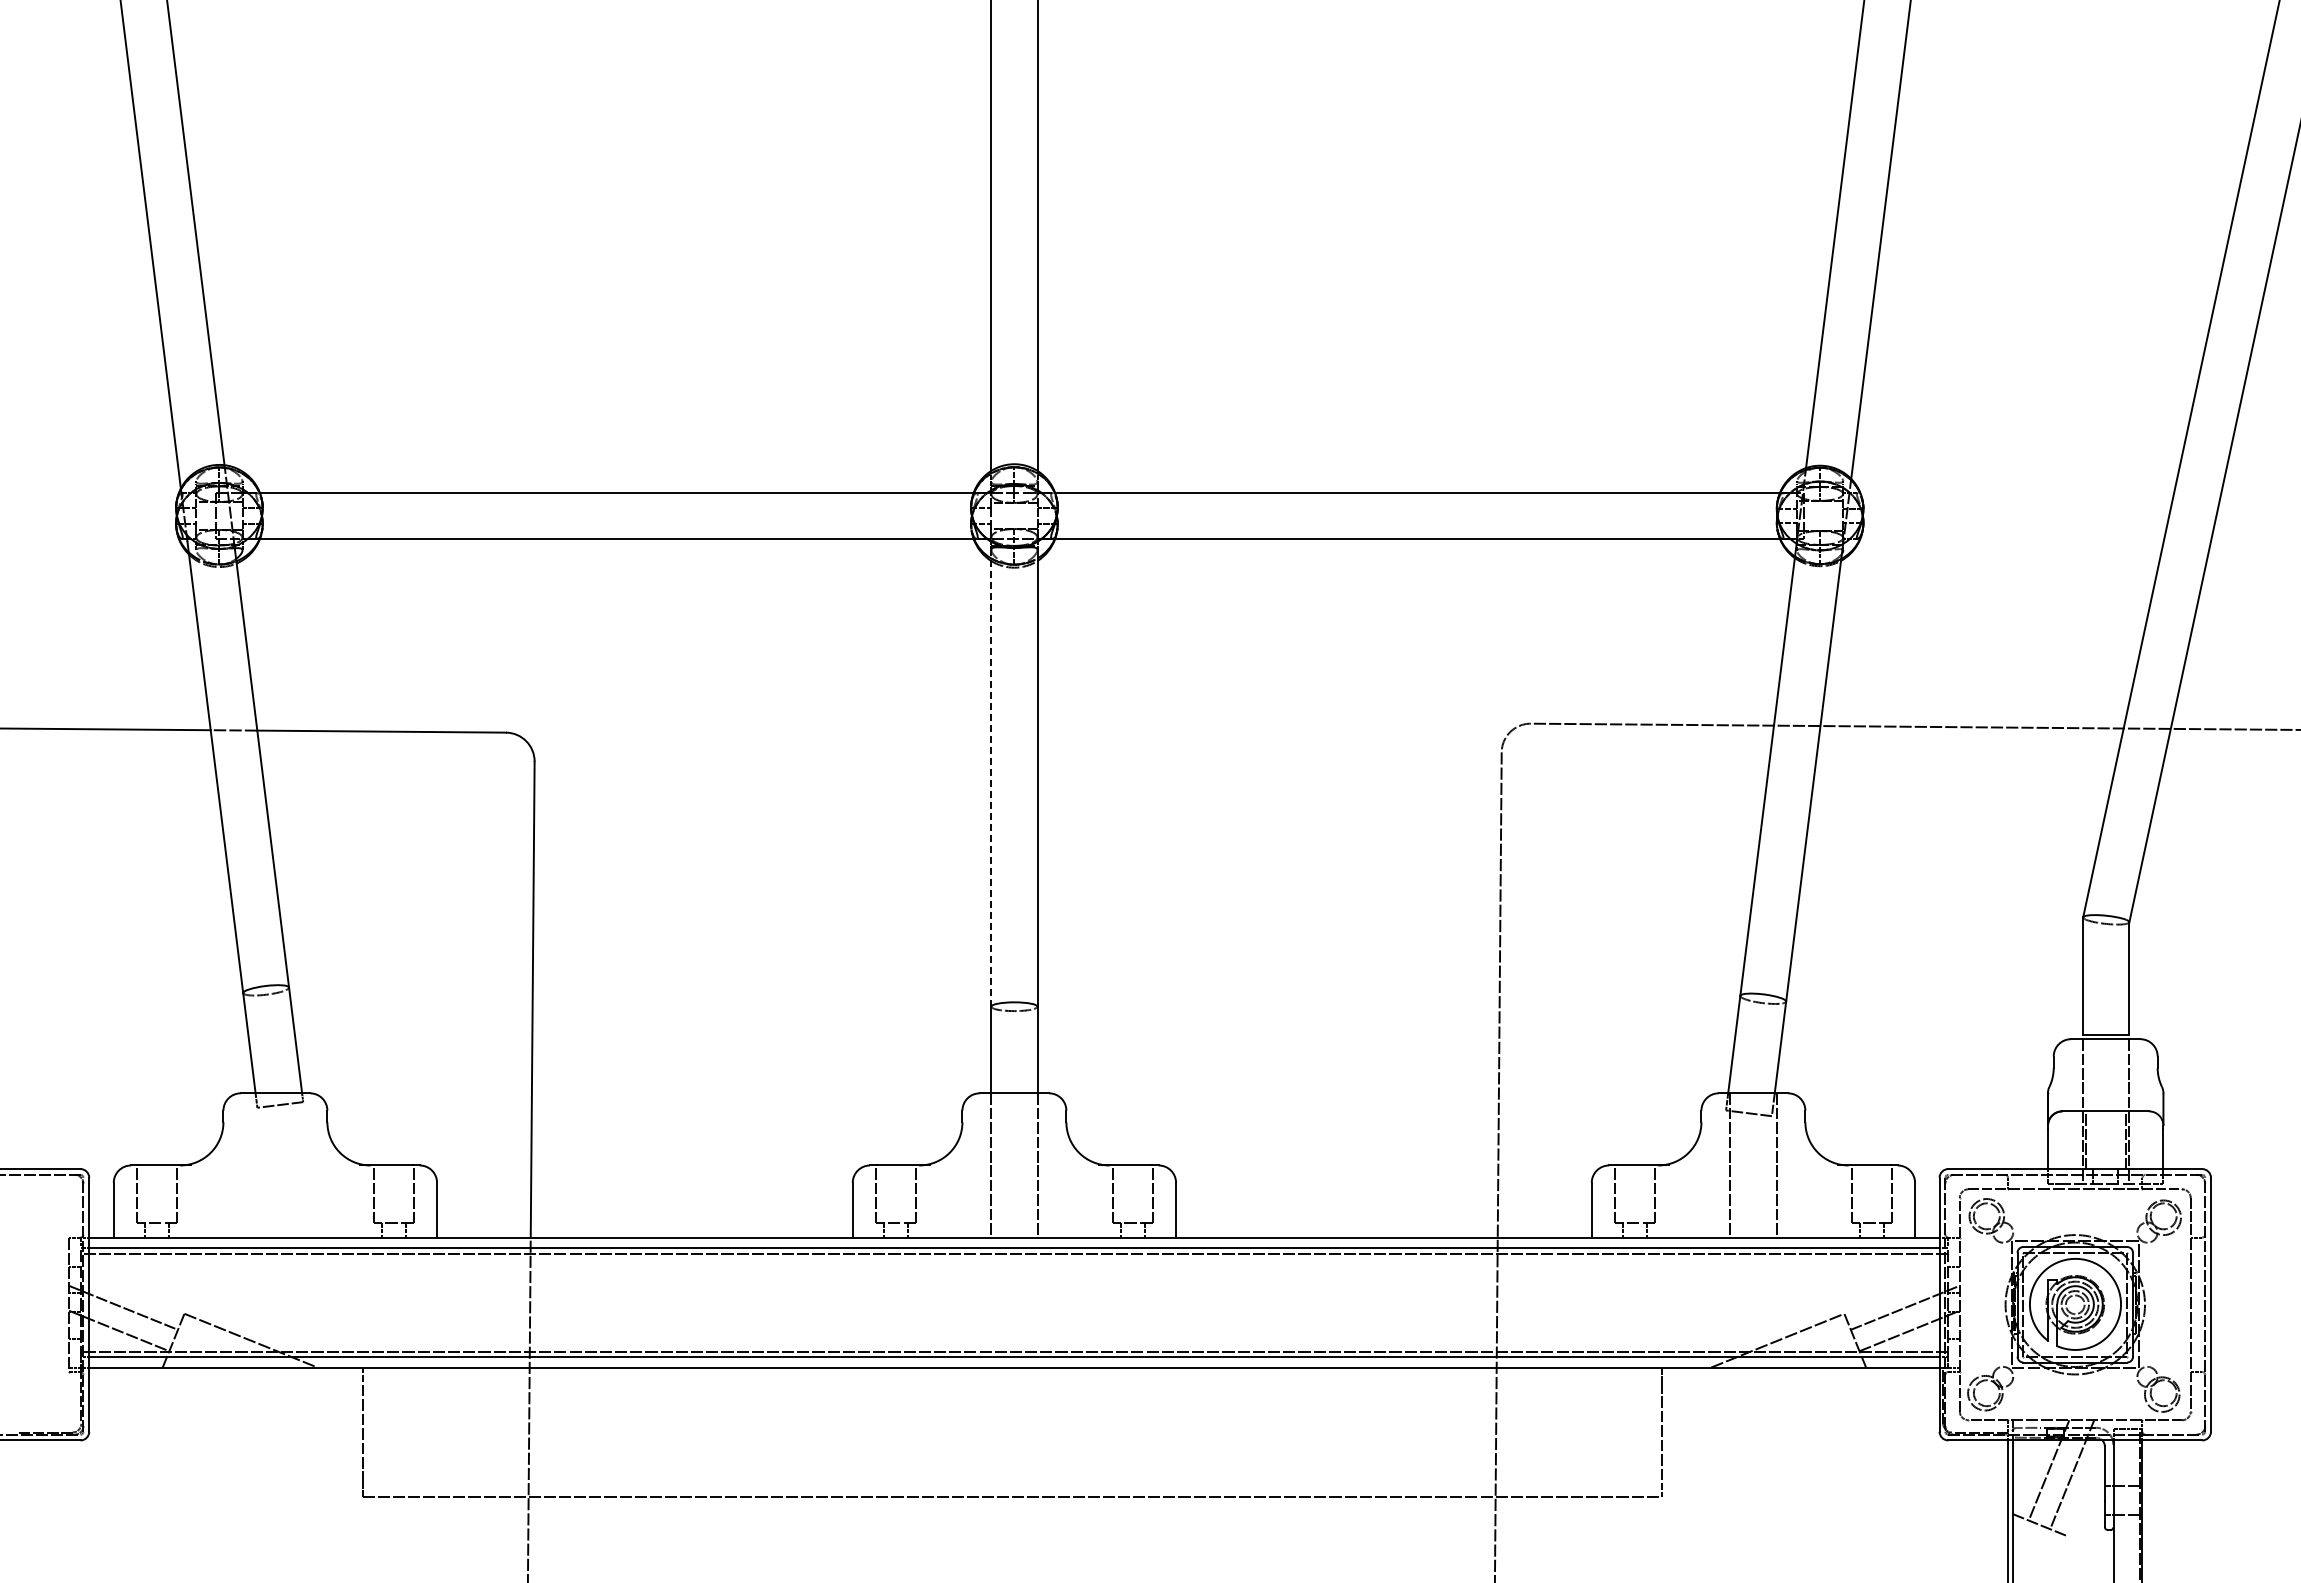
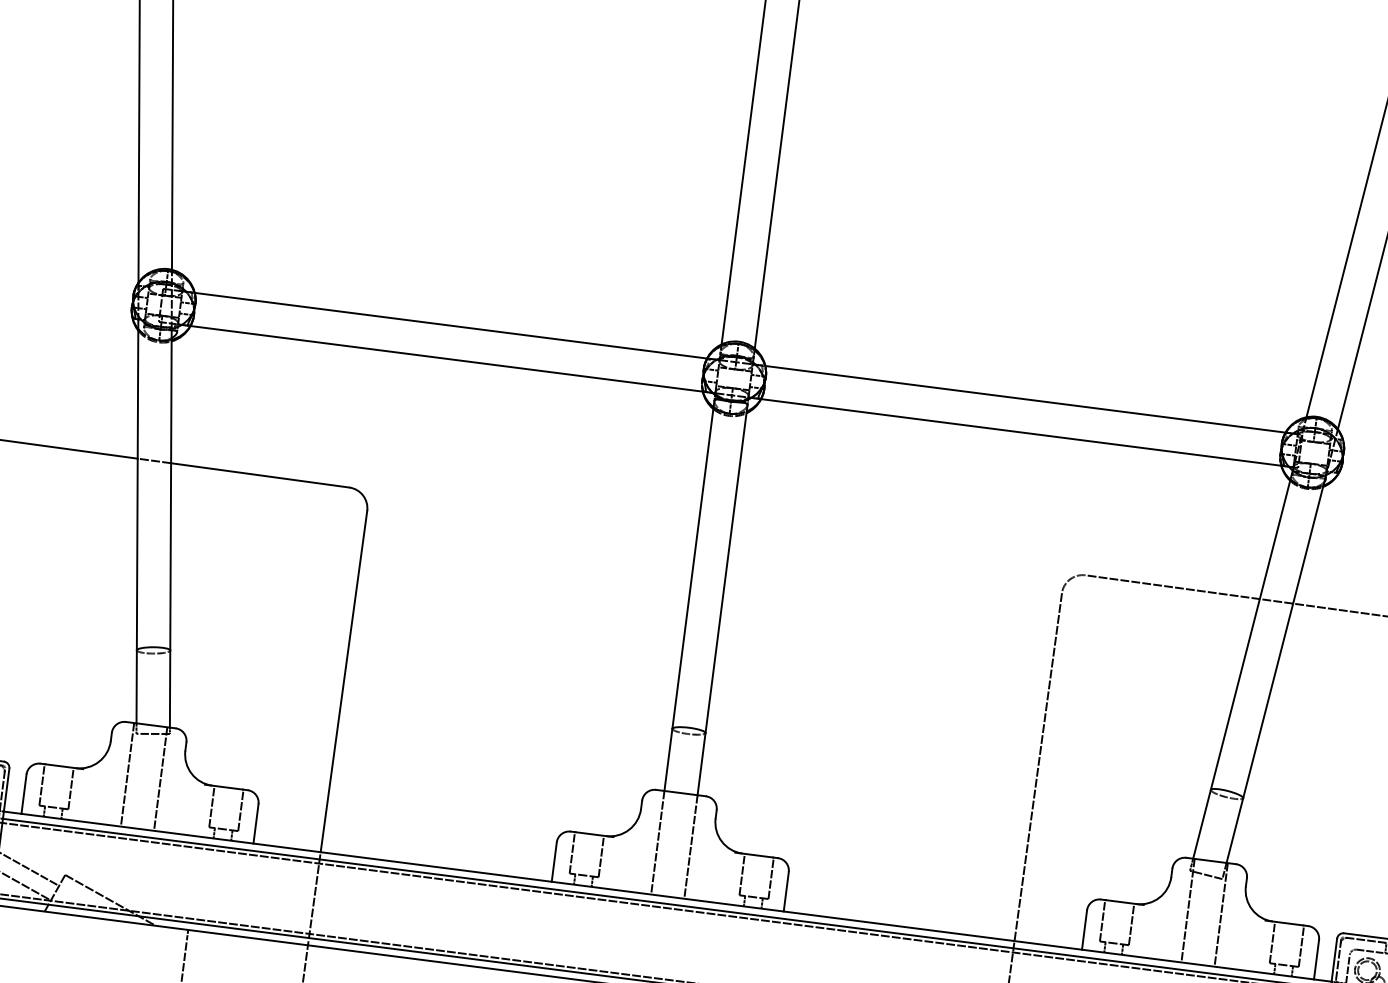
line: (991, 777) -> (693, 564), dashed -> solid
line: (252, 1165) -> (127, 774), added
line: (298, 1165) -> (160, 779), added

